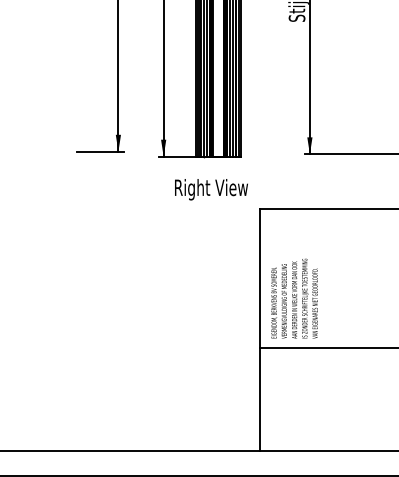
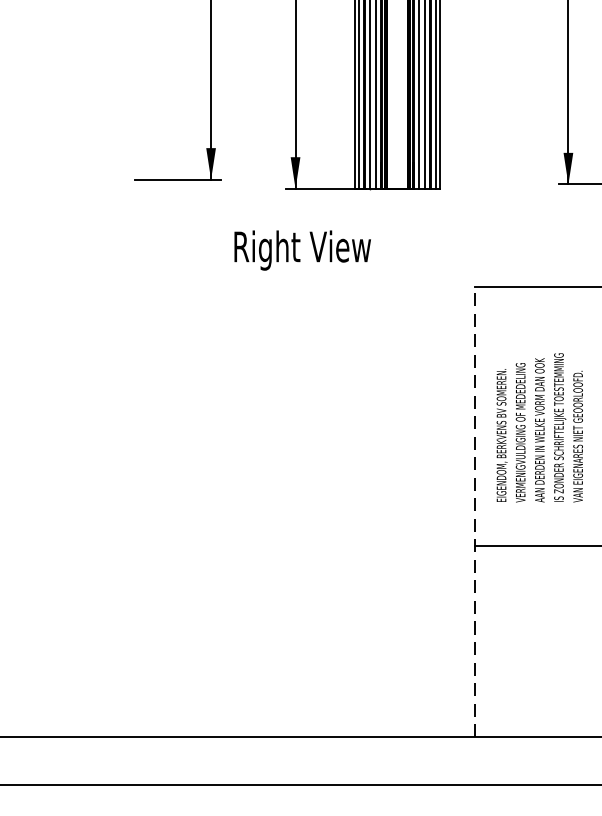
text: (211, 189) -> (302, 250), moved
text: (294, 298) -> (539, 427), moved
line: (259, 329) -> (474, 511), solid -> dashed

